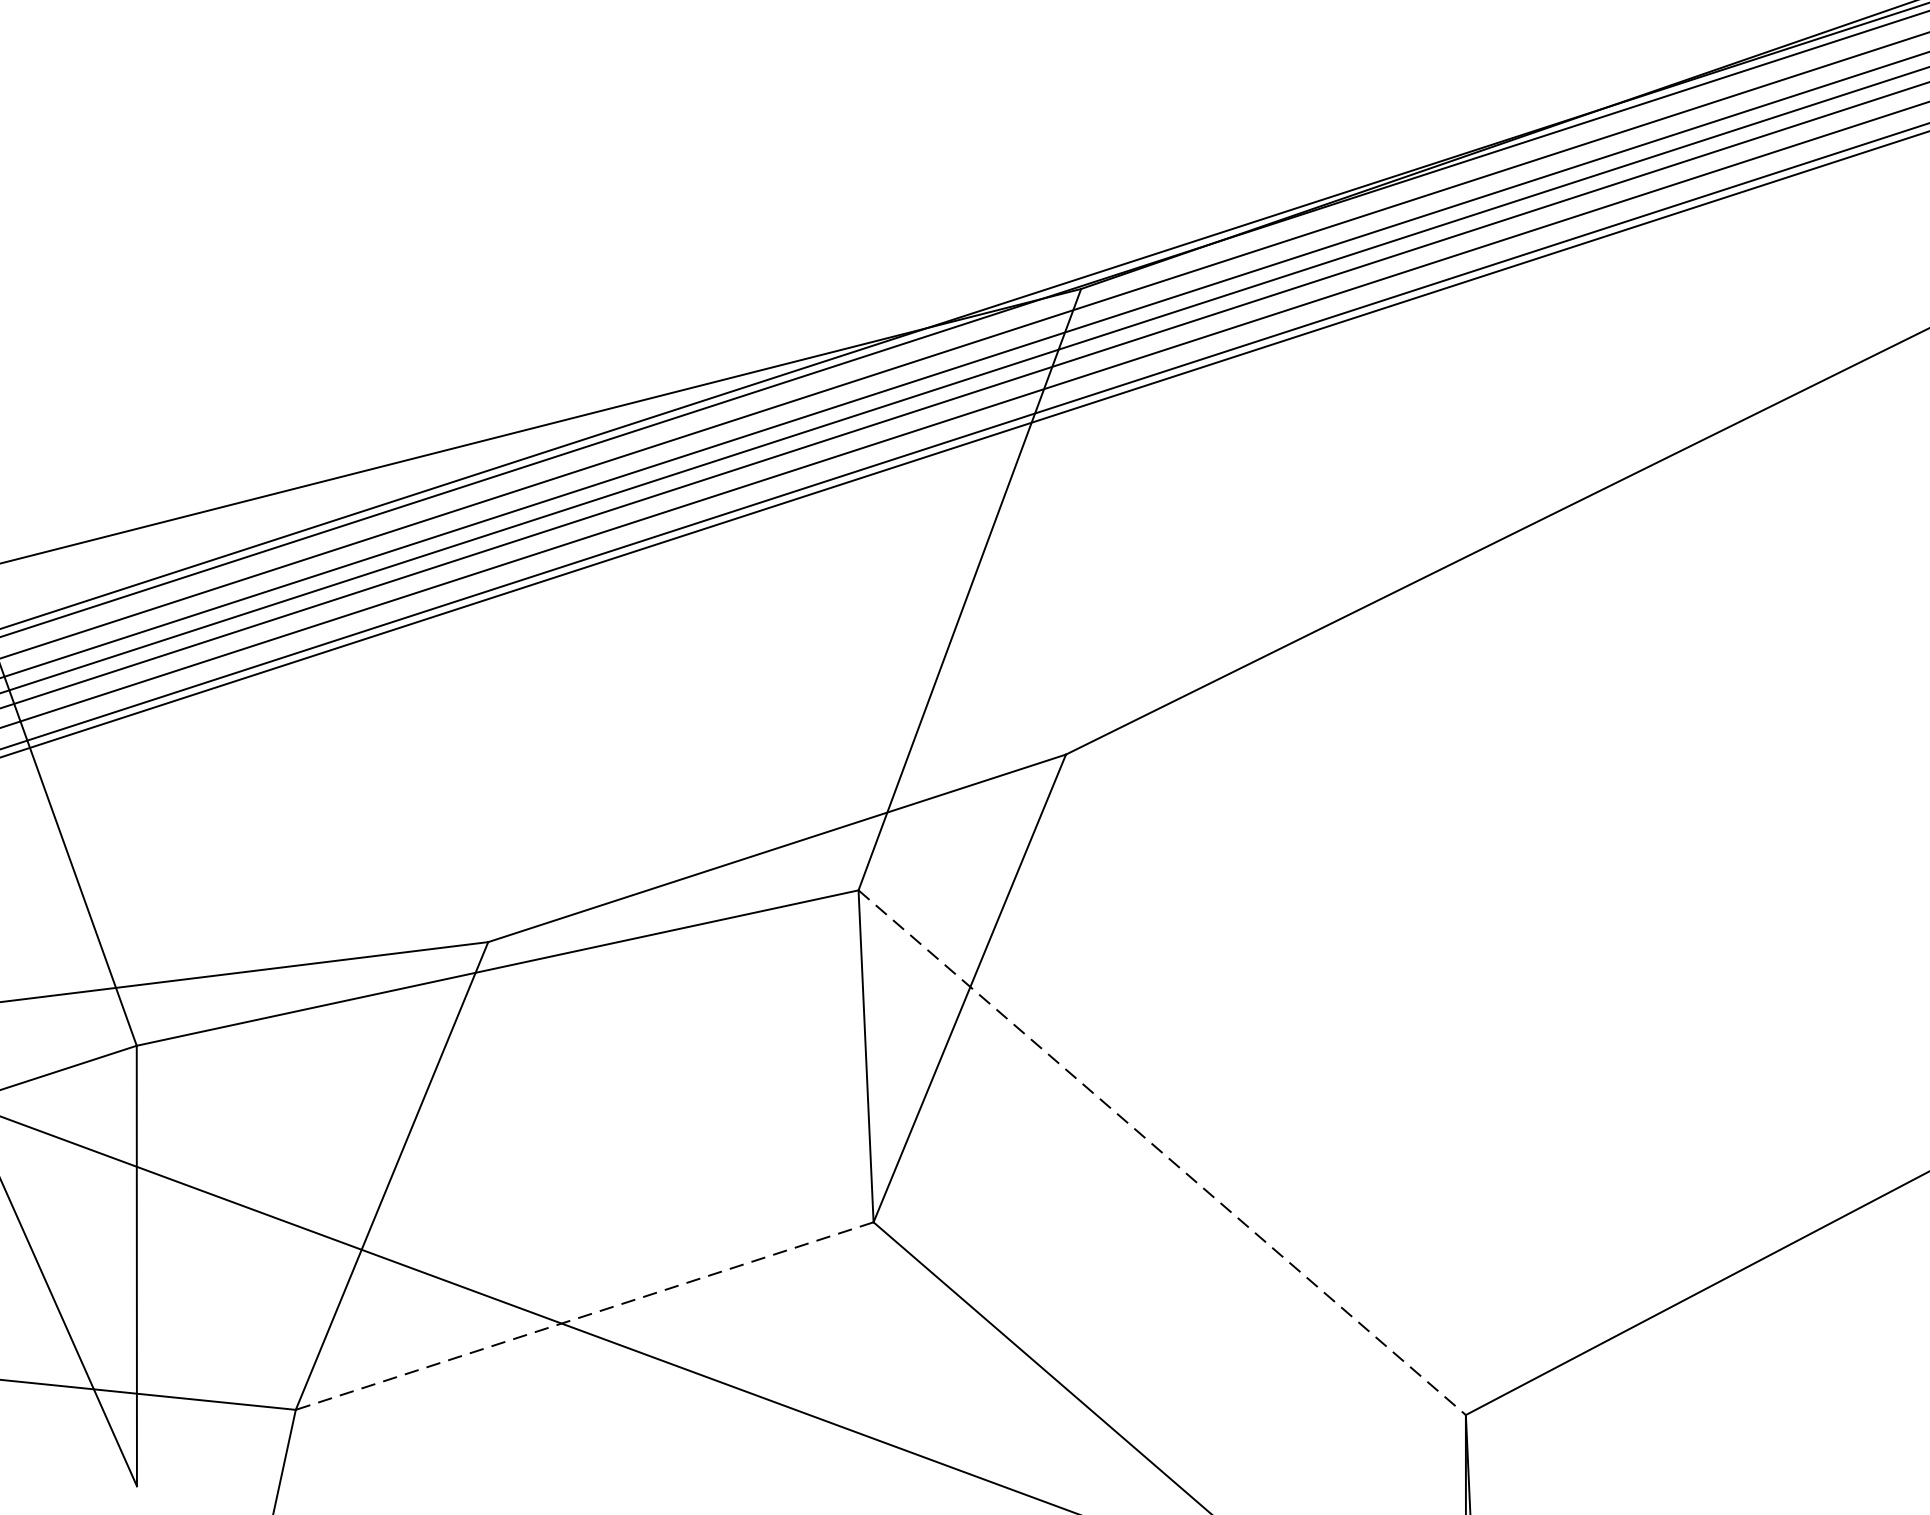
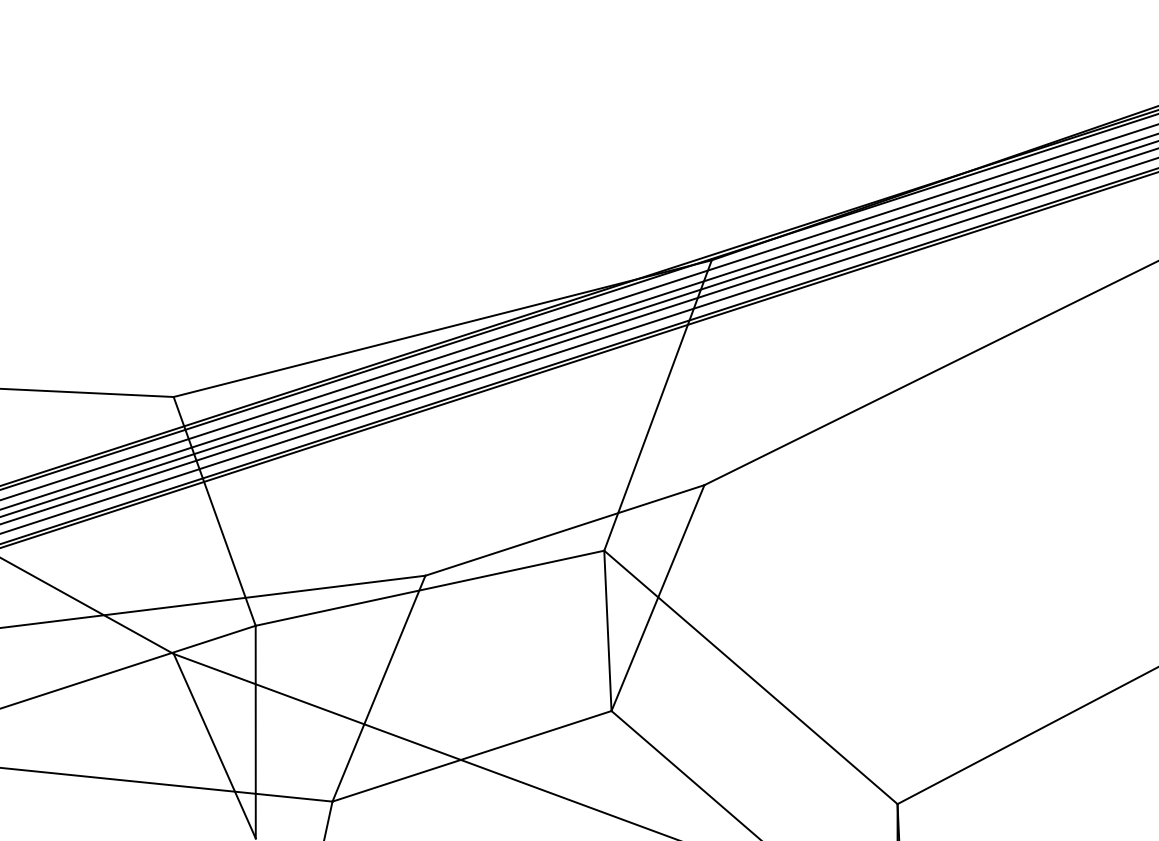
line: (1161, 1152) -> (750, 677), dashed -> solid
line: (585, 1316) -> (472, 756), dashed -> solid

